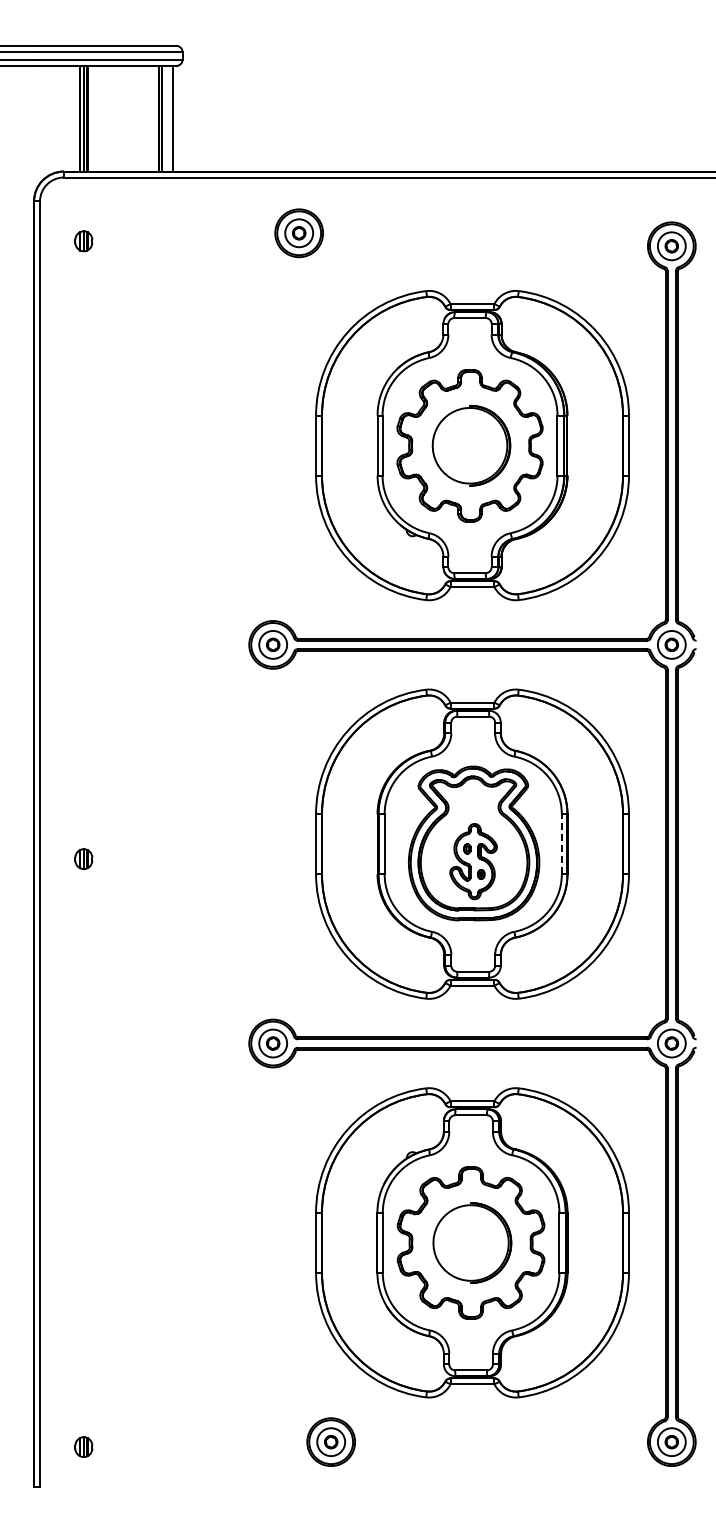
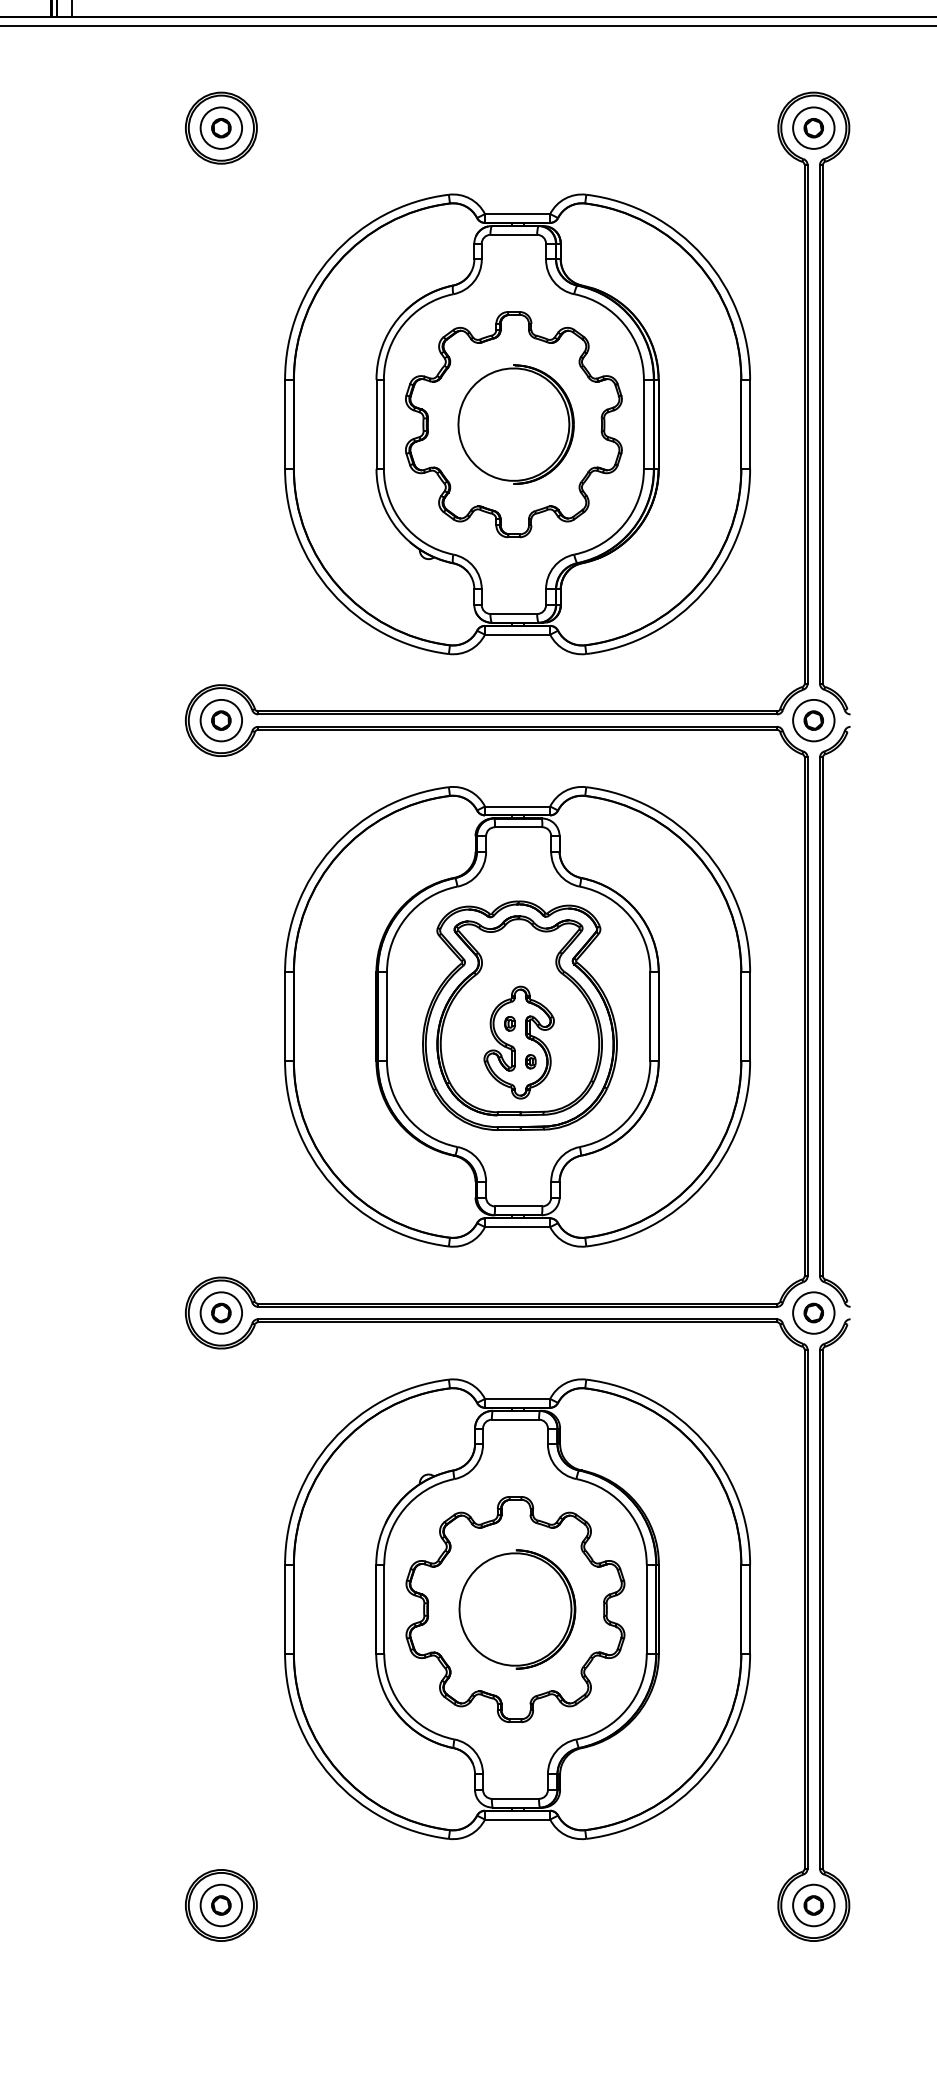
part: (298, 233) -> (220, 128), moved
line: (561, 844) -> (649, 1017), dashed -> solid
part: (330, 1441) -> (220, 1904), moved

